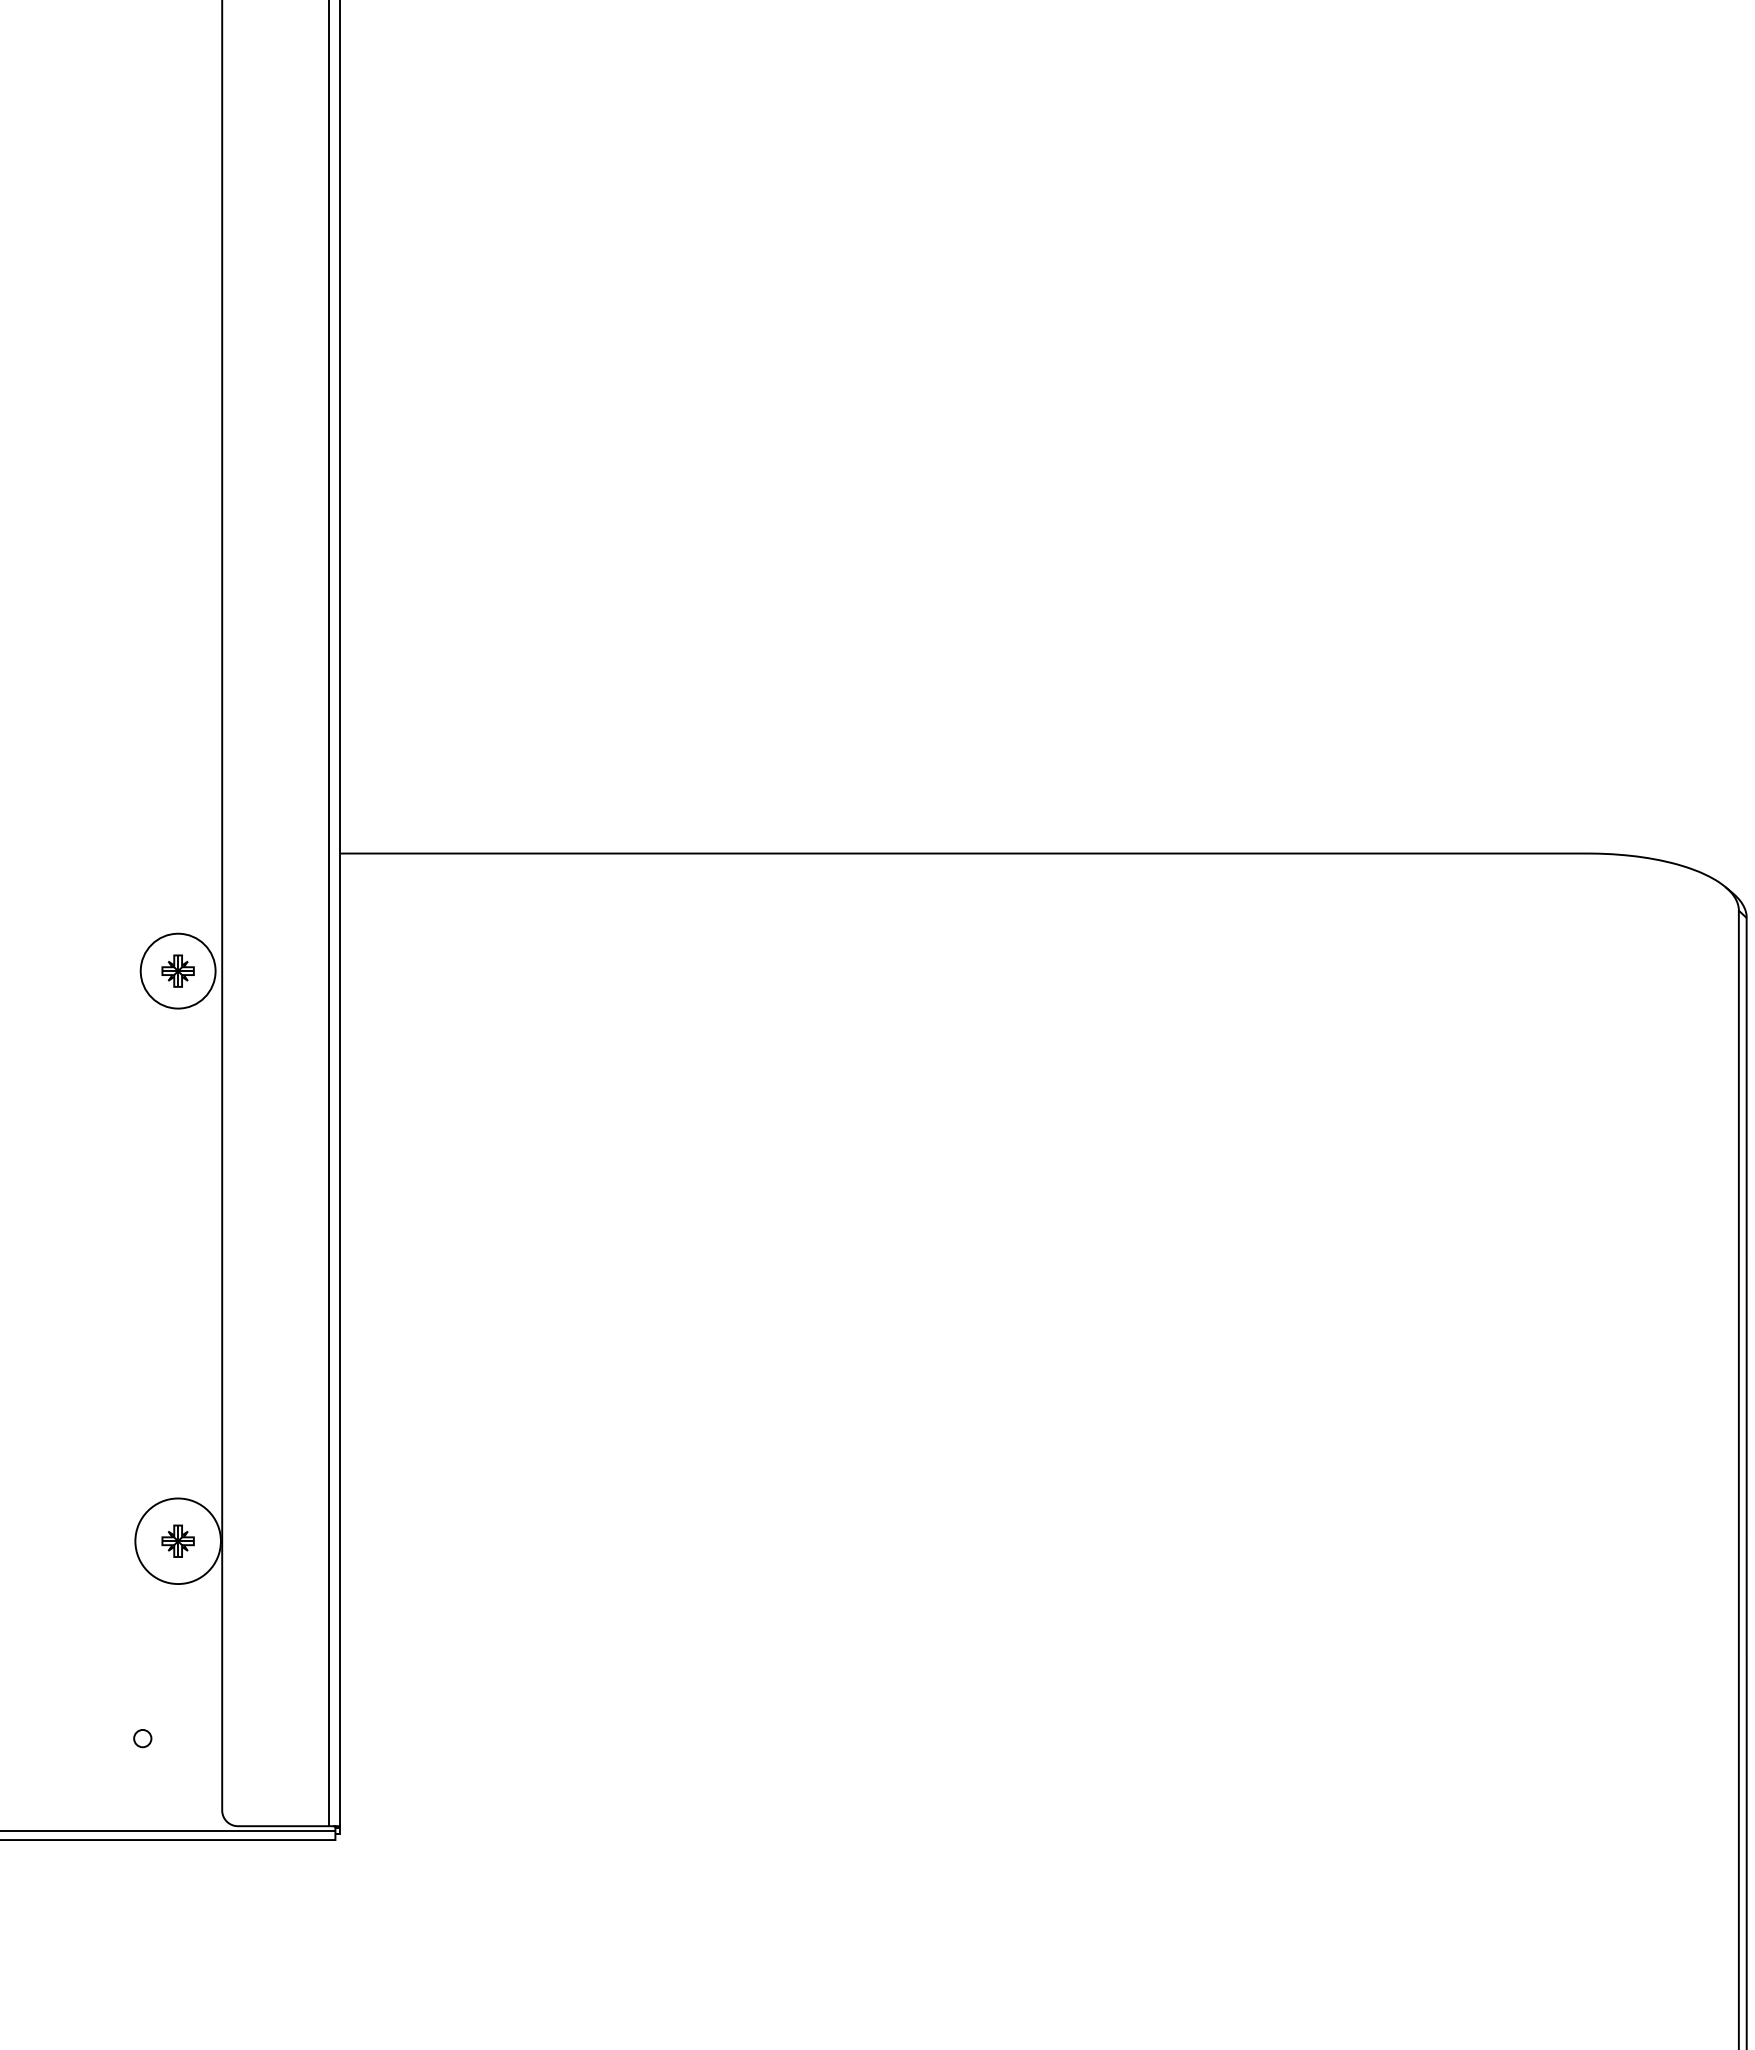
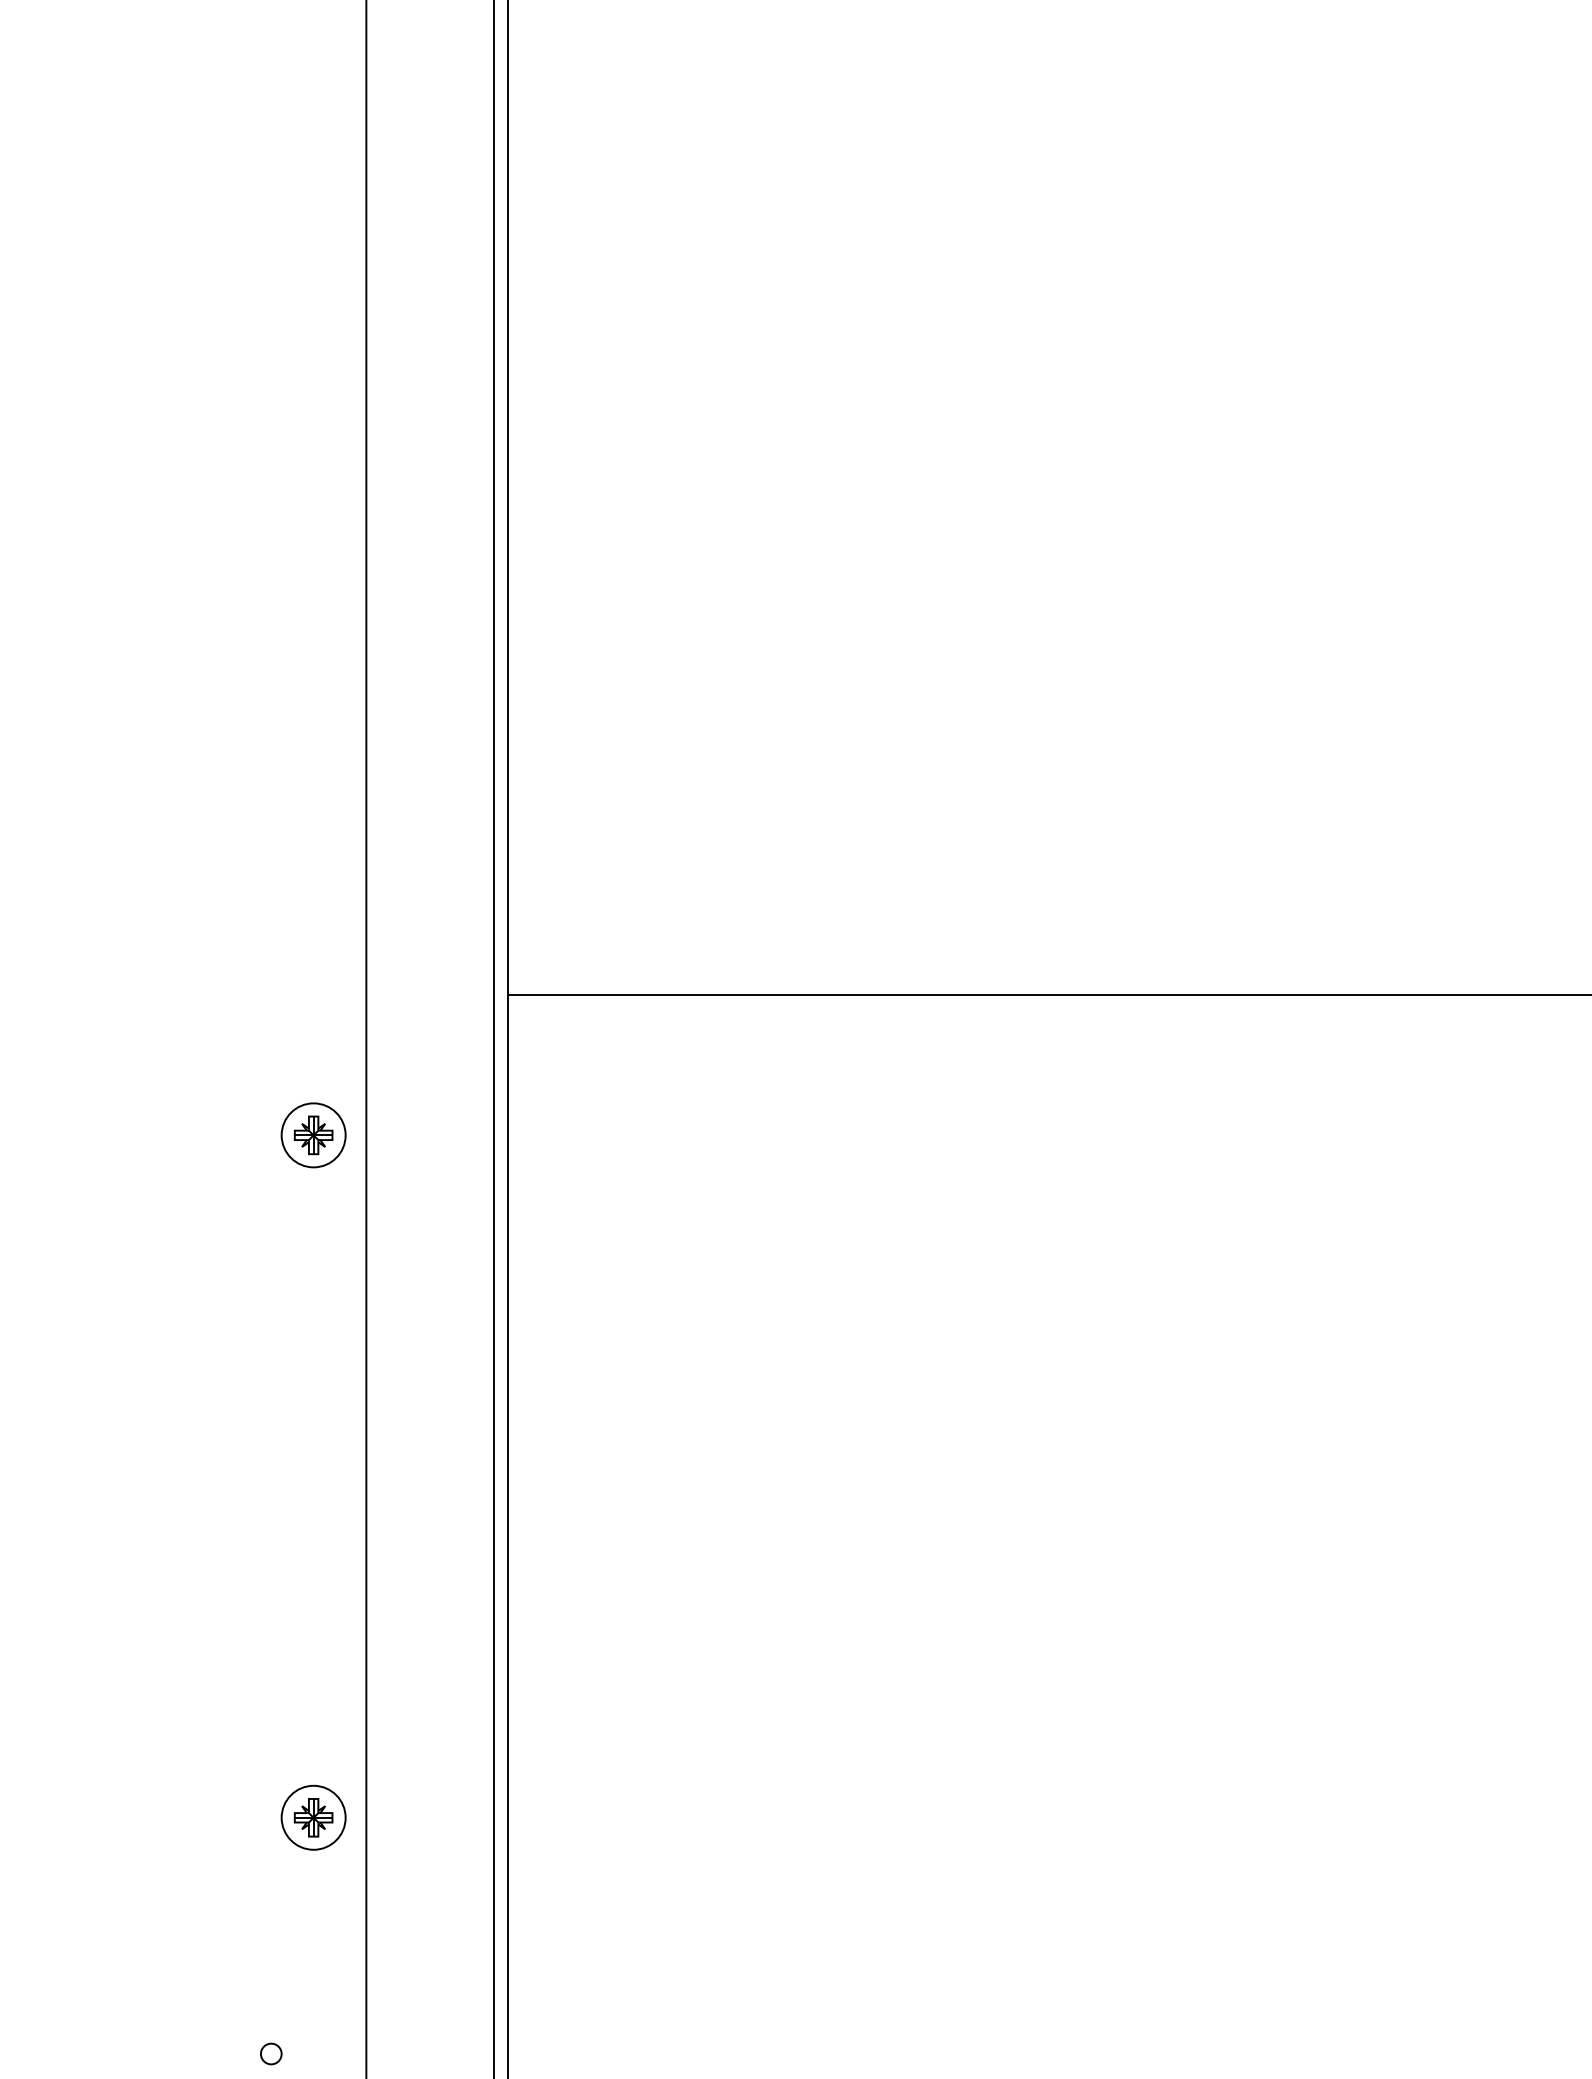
circle: (177, 970) -> (312, 1134), size x0.71
circle: (177, 1541) -> (312, 1818), size x0.62

